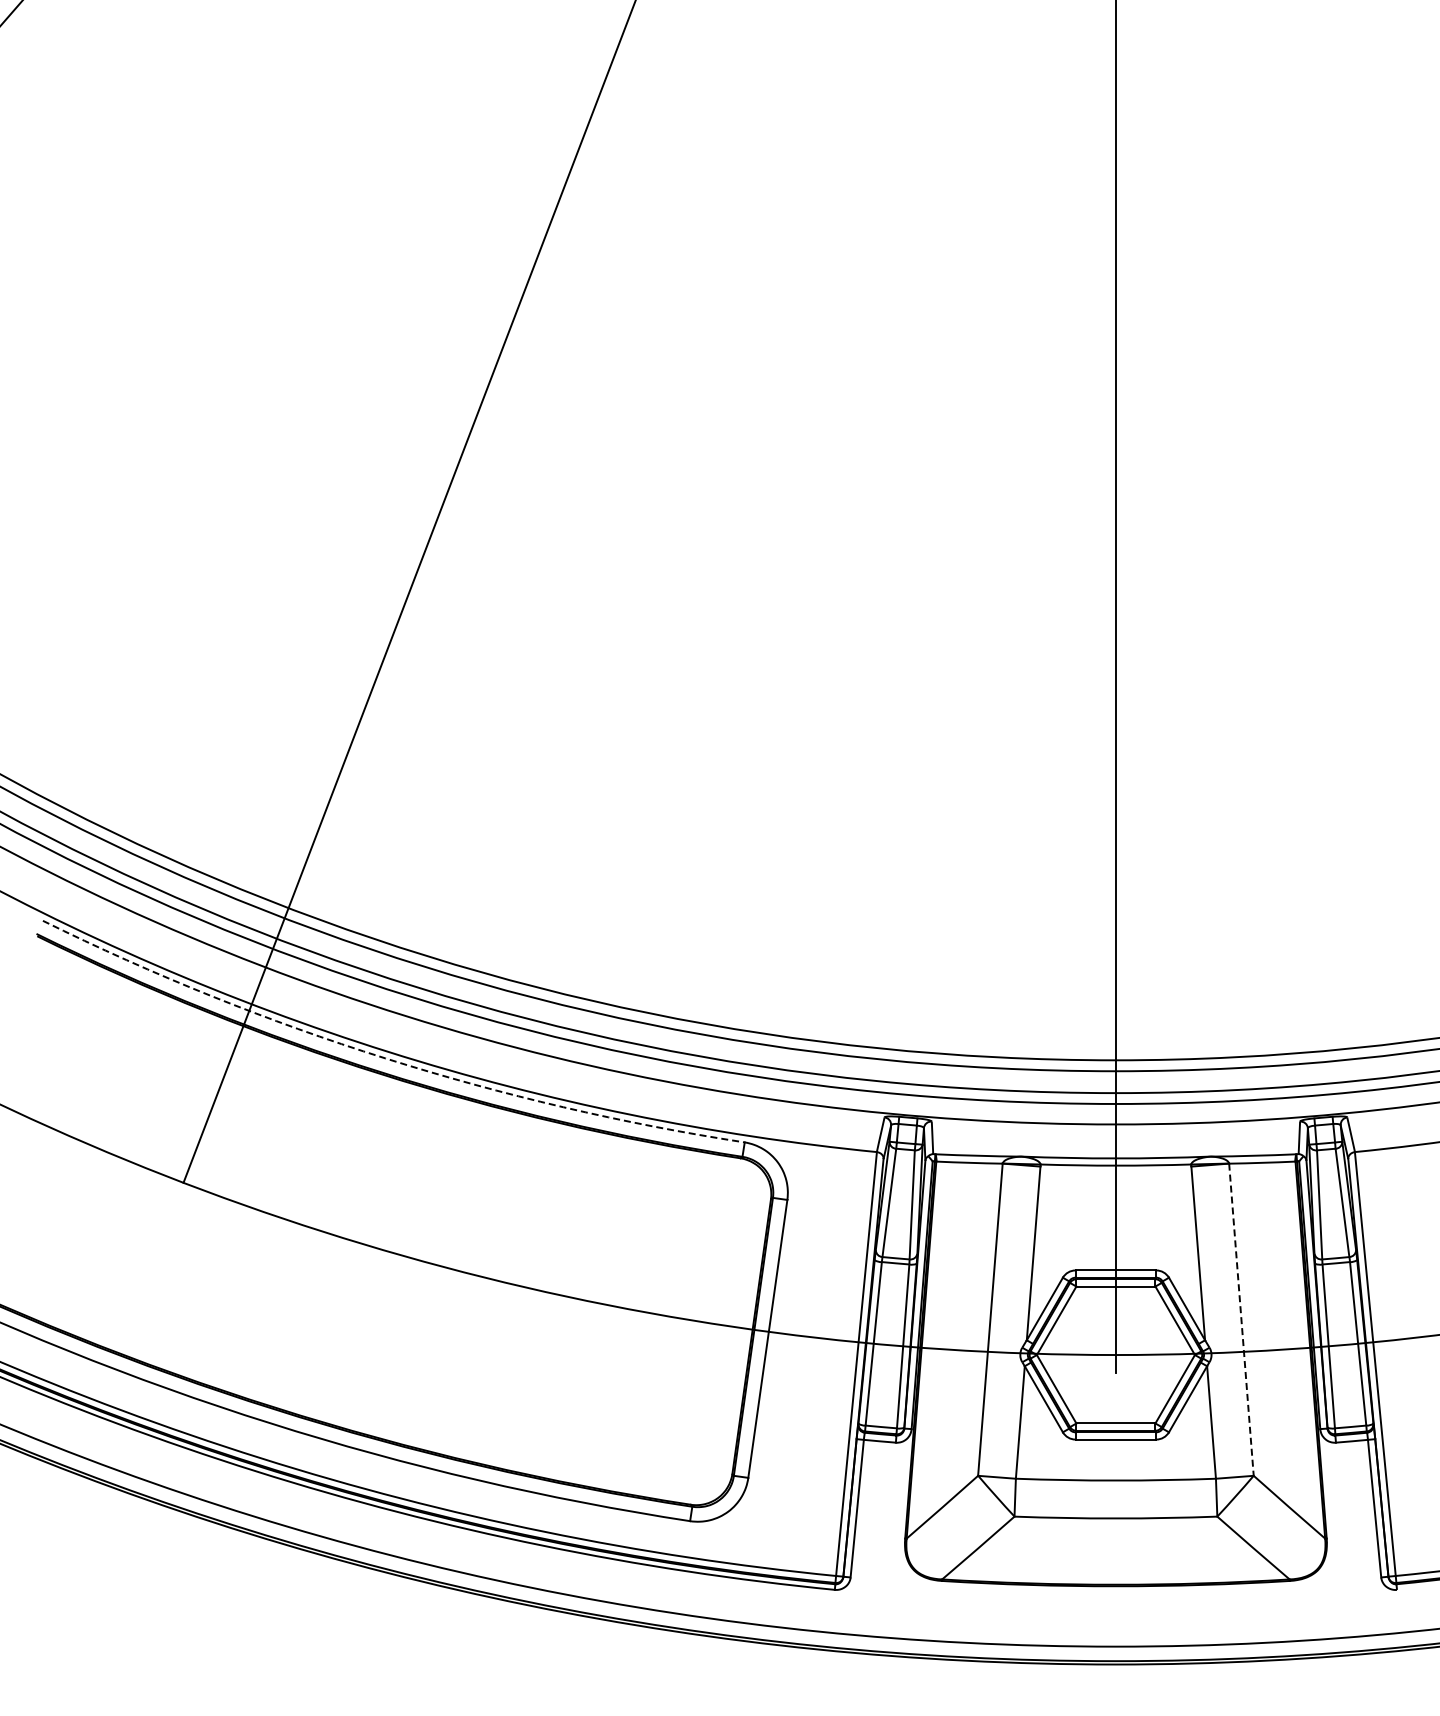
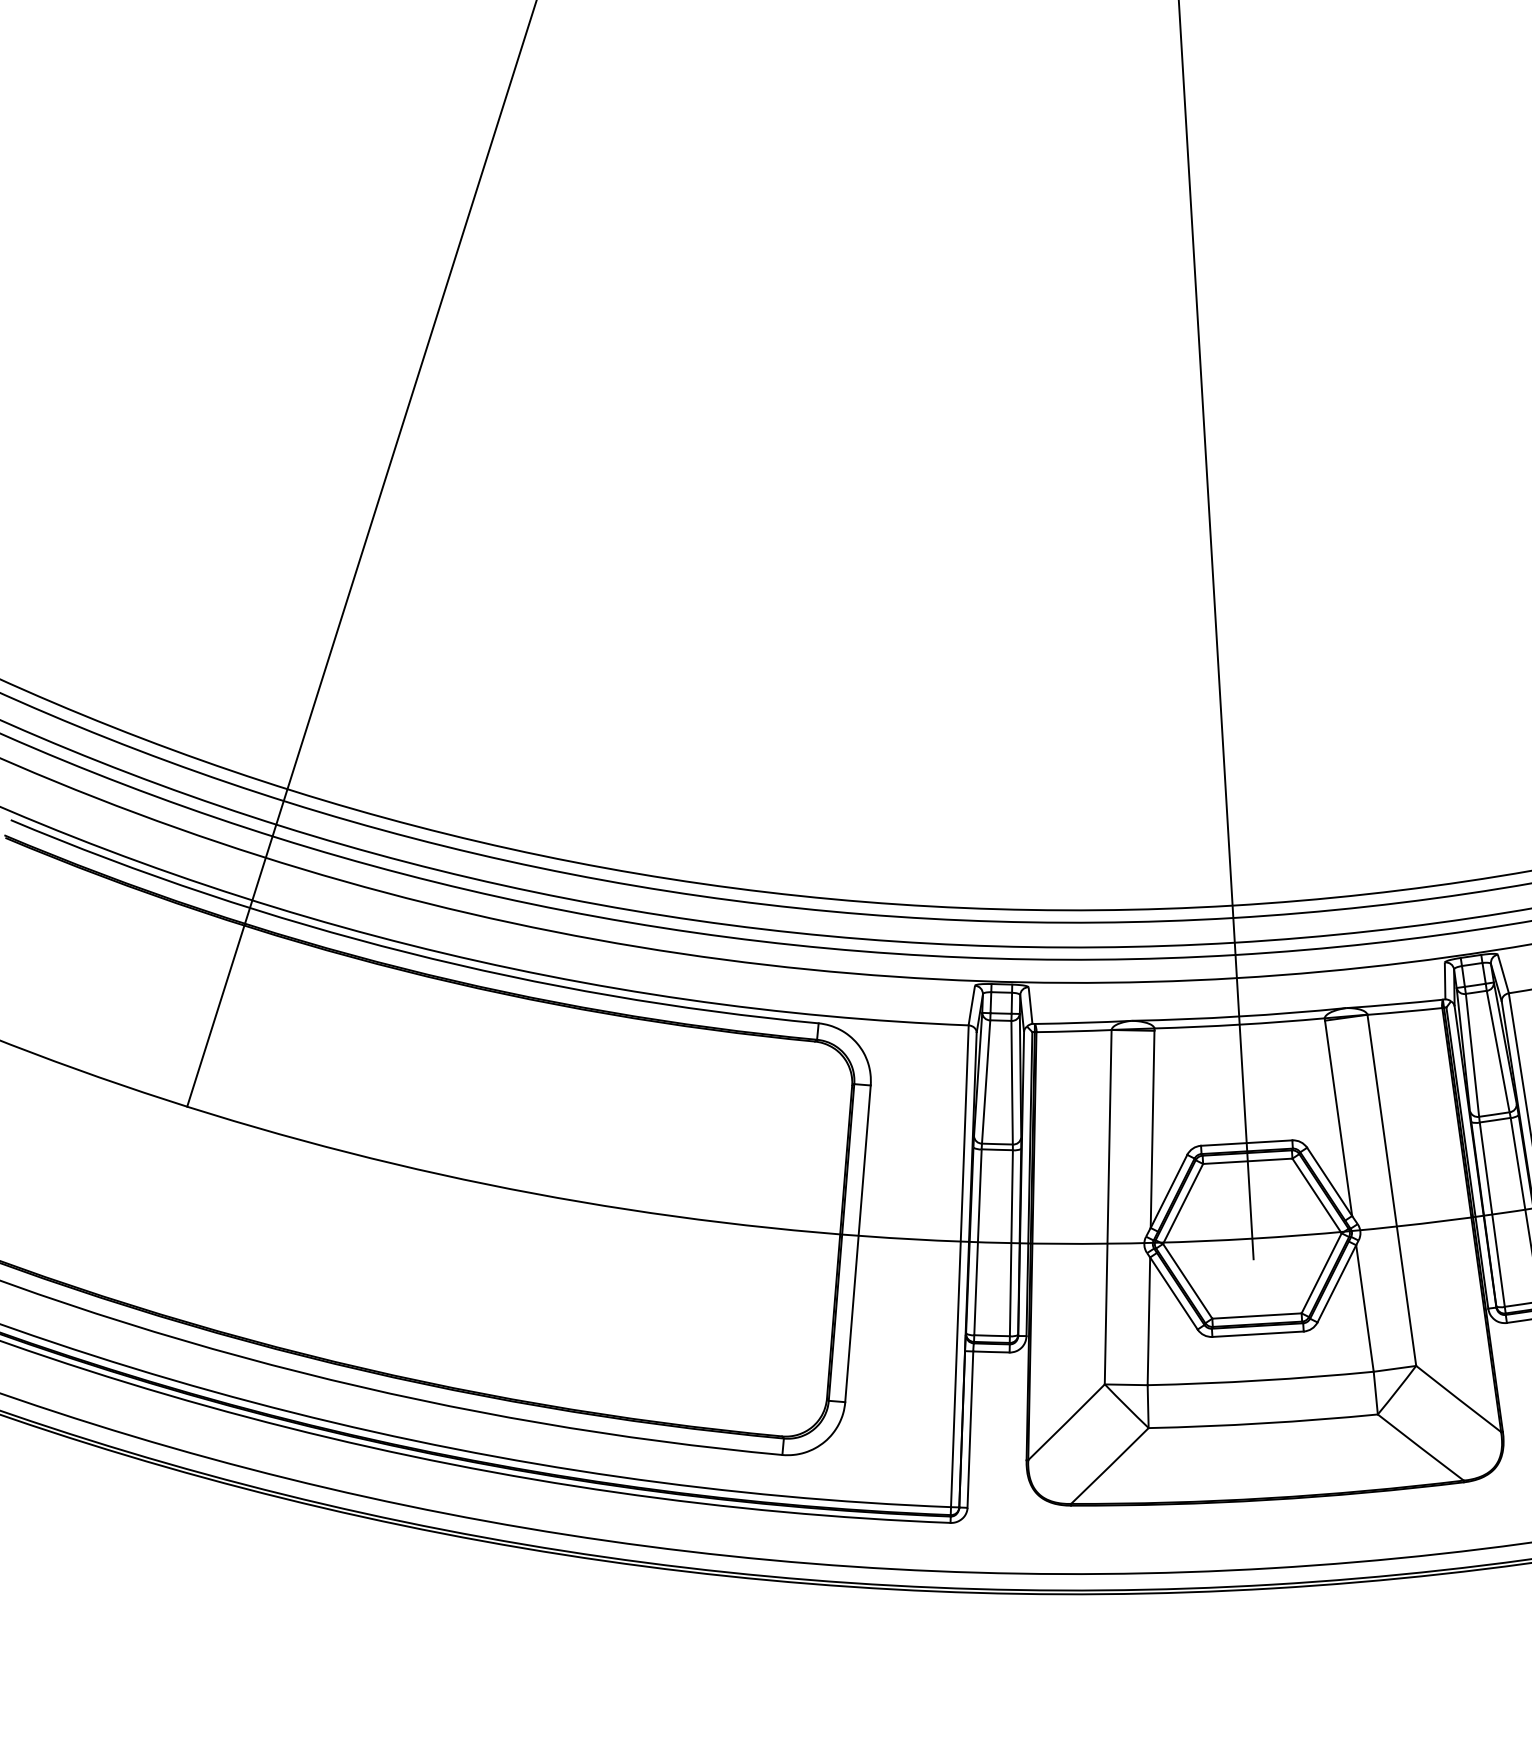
arc: (385, 1058) -> (407, 952), dashed -> solid
line: (1241, 1319) -> (1391, 1190), dashed -> solid

